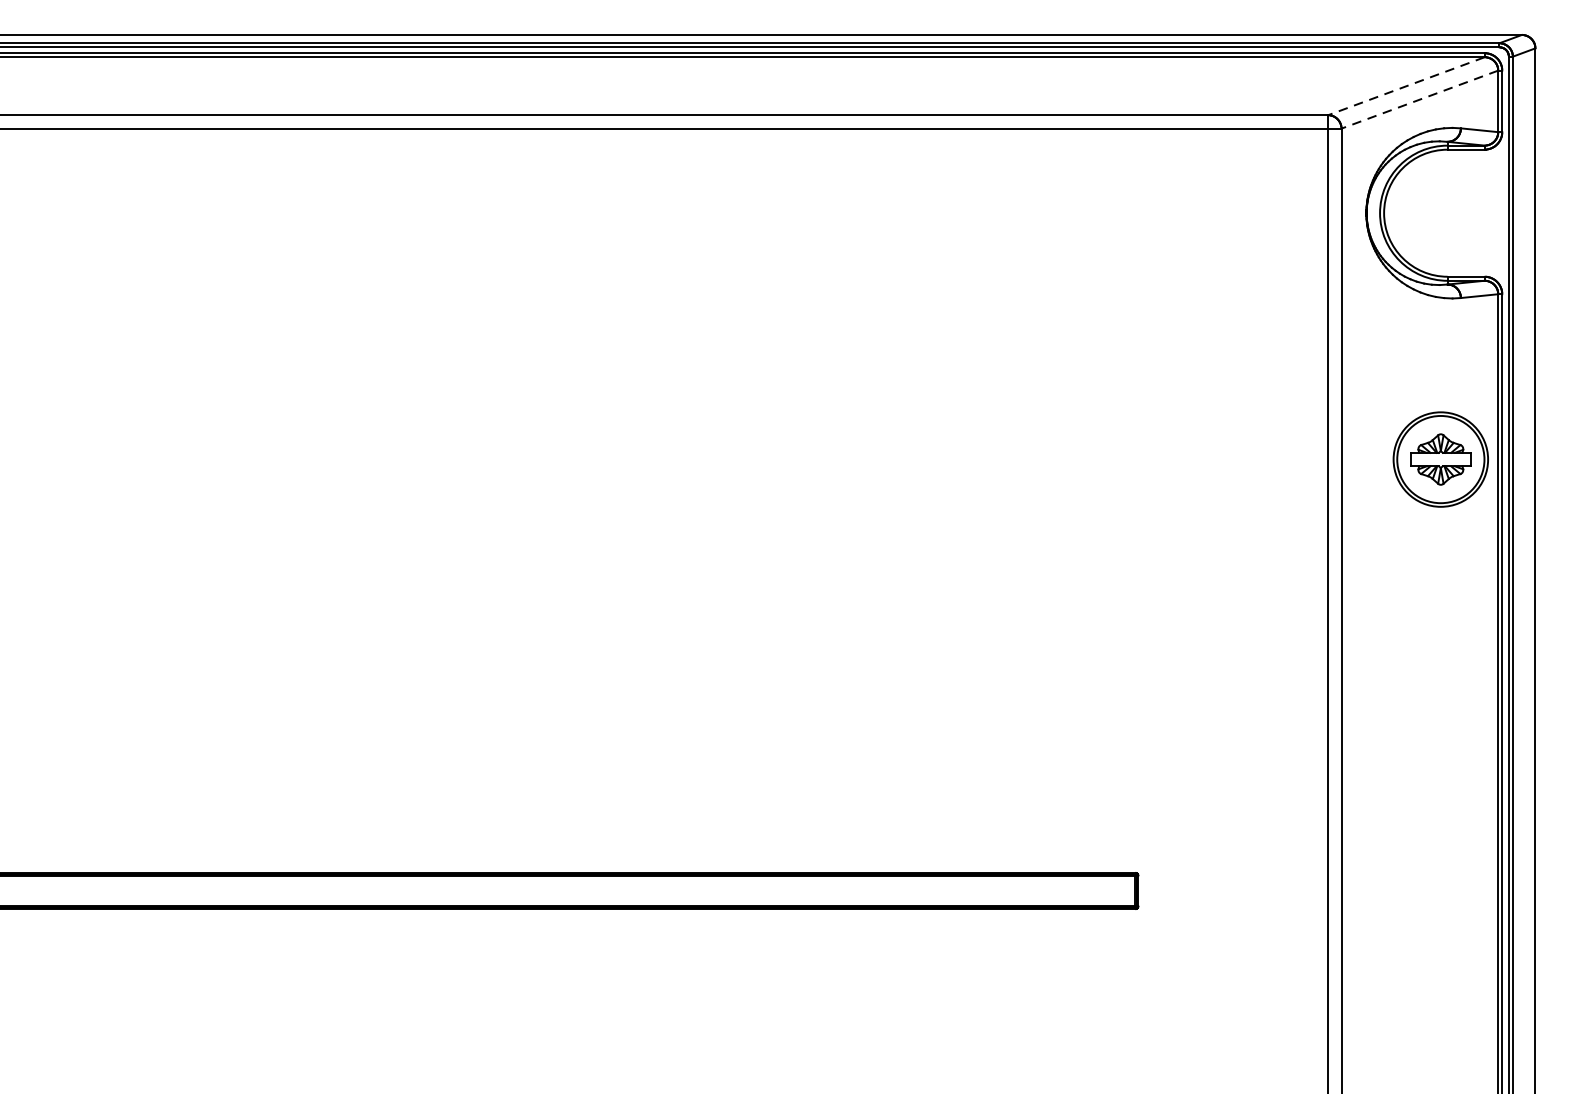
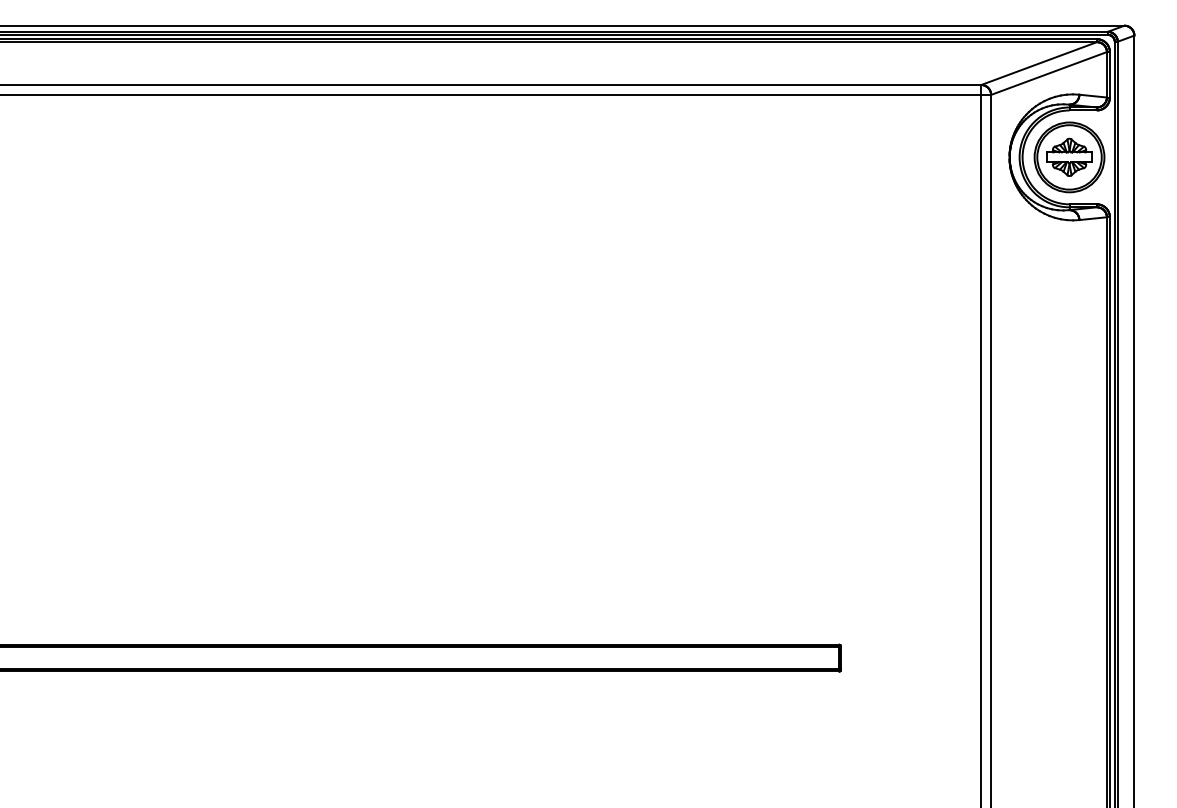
line: (1406, 86) -> (1039, 63), dashed -> solid
line: (1420, 99) -> (1049, 73), dashed -> solid
part: (1440, 459) -> (1069, 157), moved

